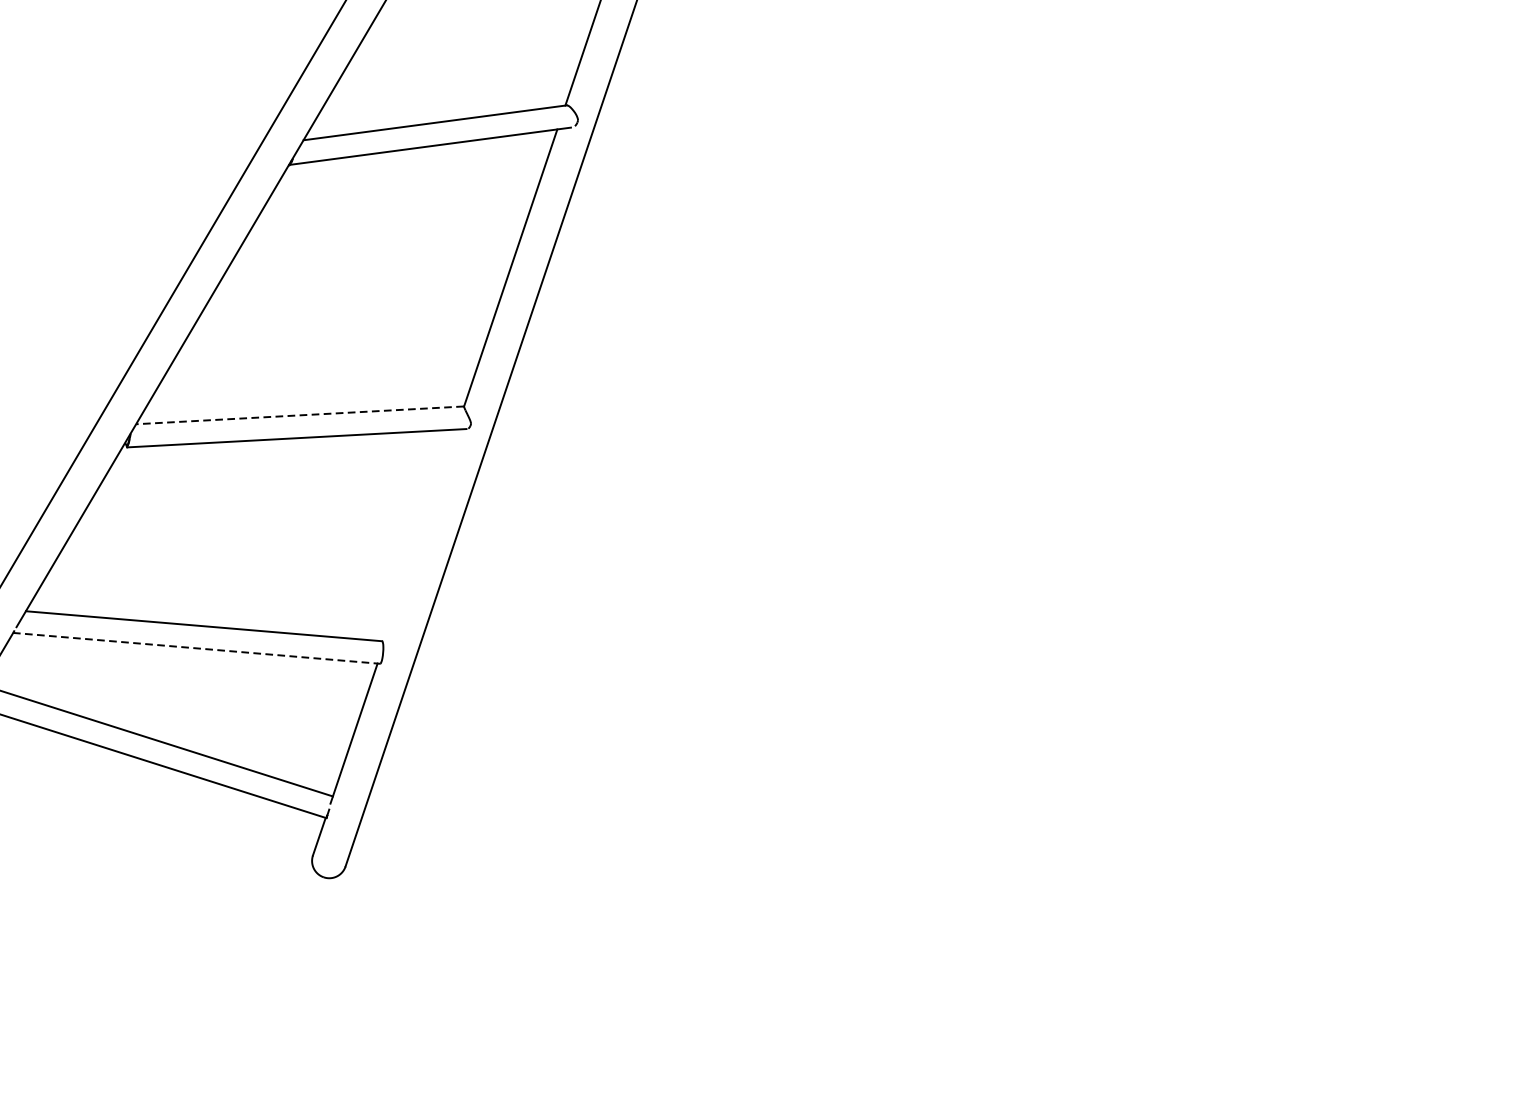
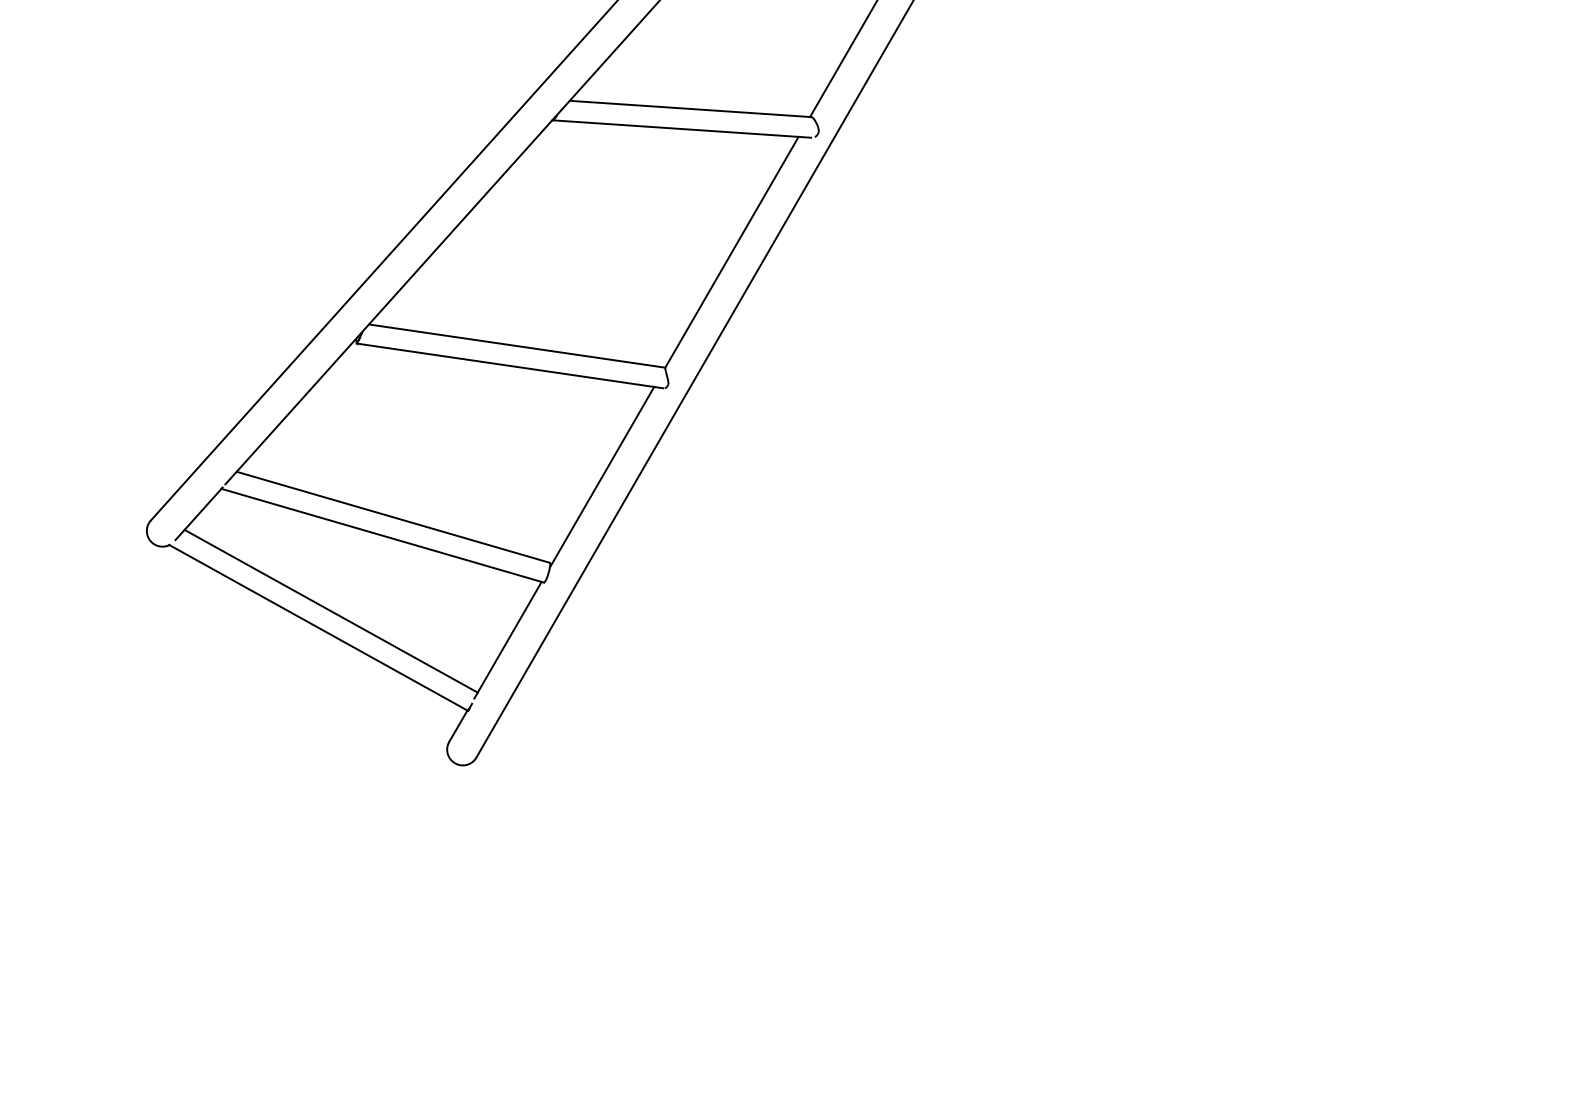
line: (300, 415) -> (517, 346), dashed -> solid
line: (419, 537) -> (601, 476), added
line: (197, 647) -> (383, 535), dashed -> solid

